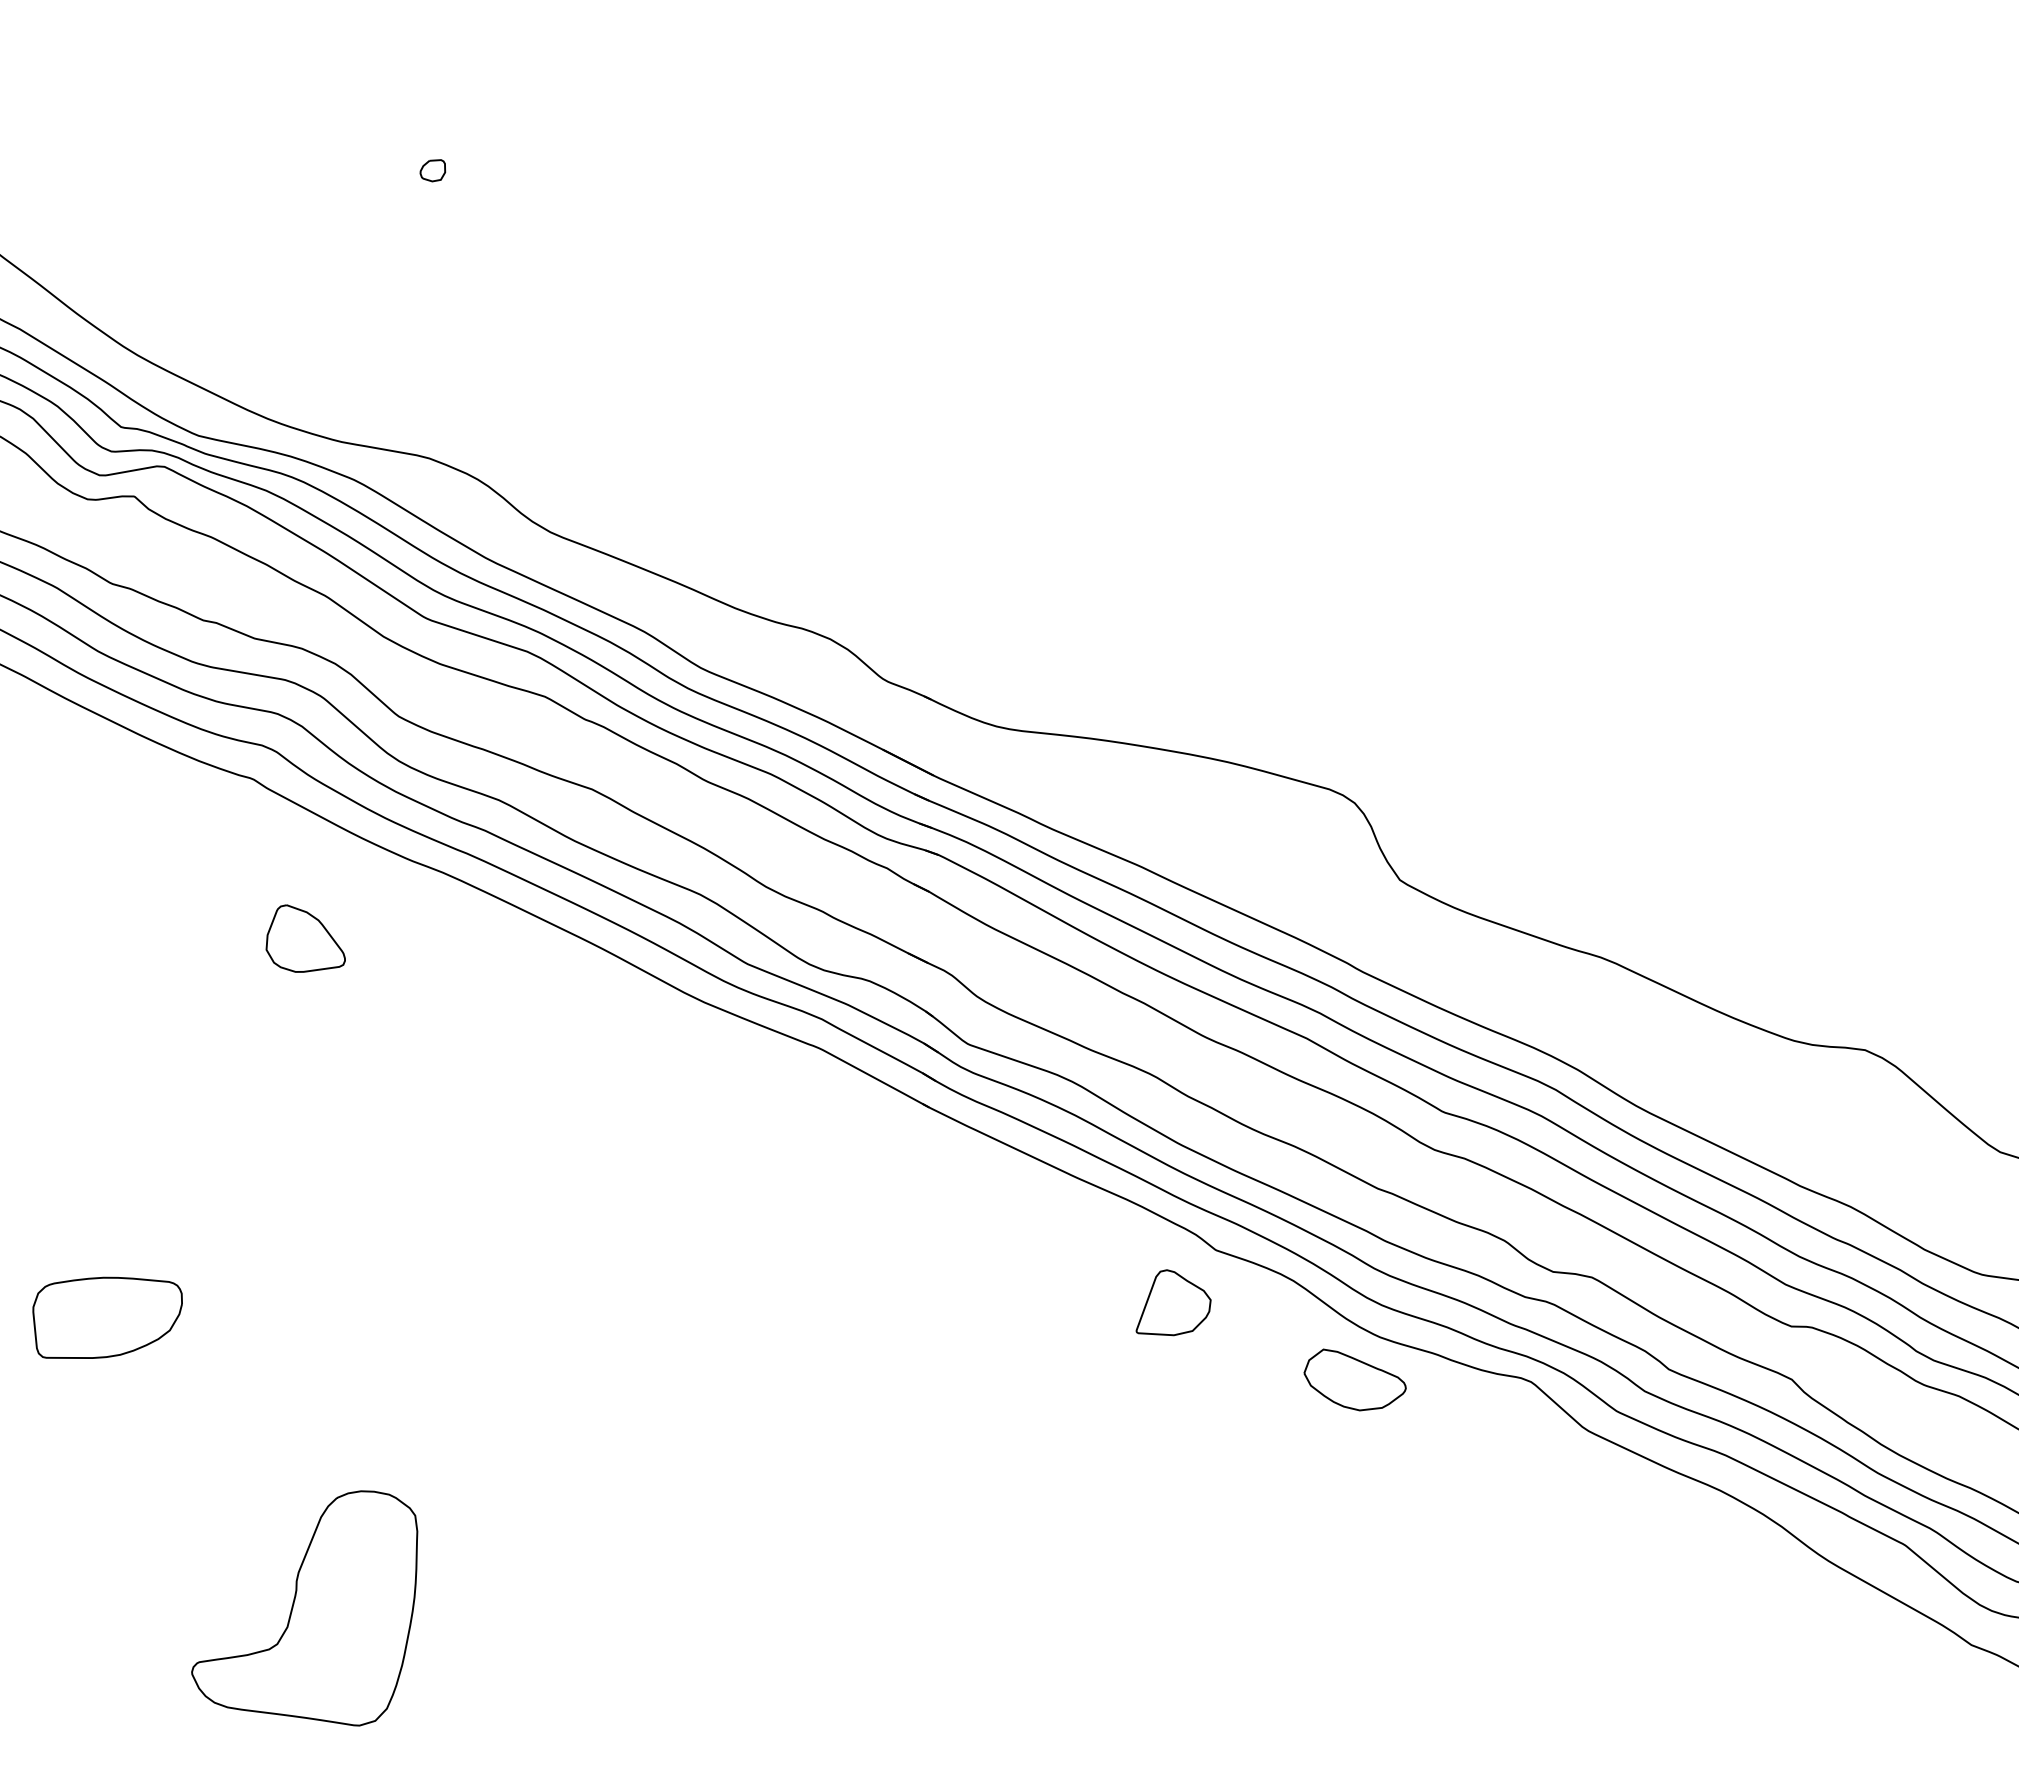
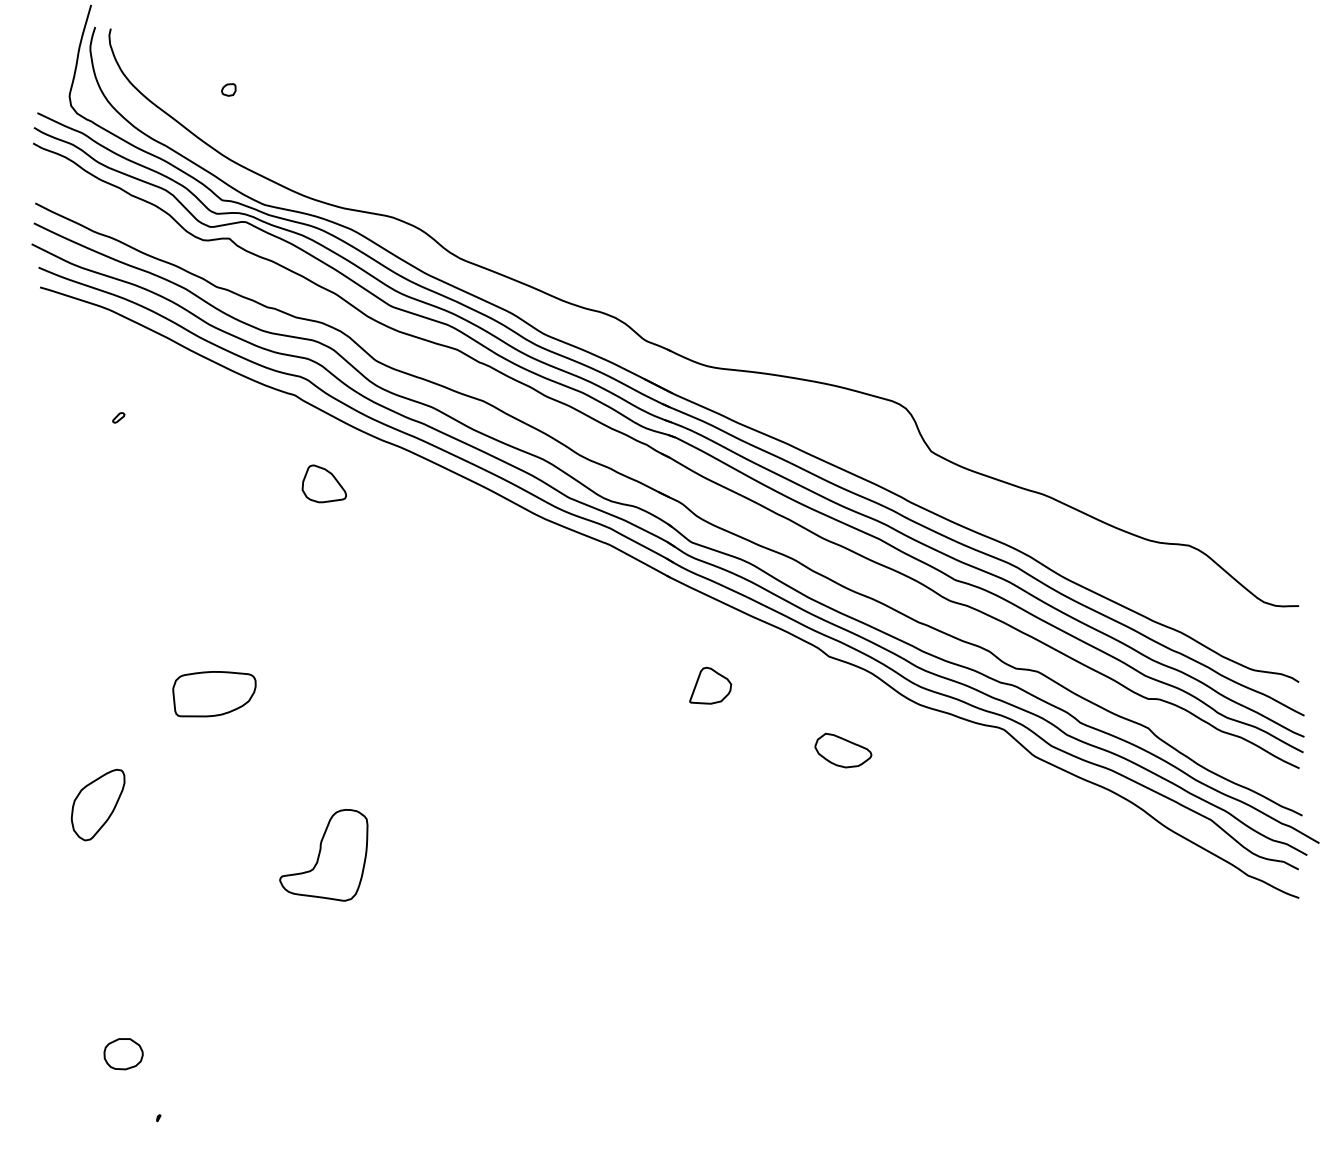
part: (432, 169) -> (228, 89), moved
part: (1173, 1302) -> (710, 685), moved
part: (1355, 1379) -> (843, 750), moved
part: (304, 1608) -> (323, 855), size x0.7

